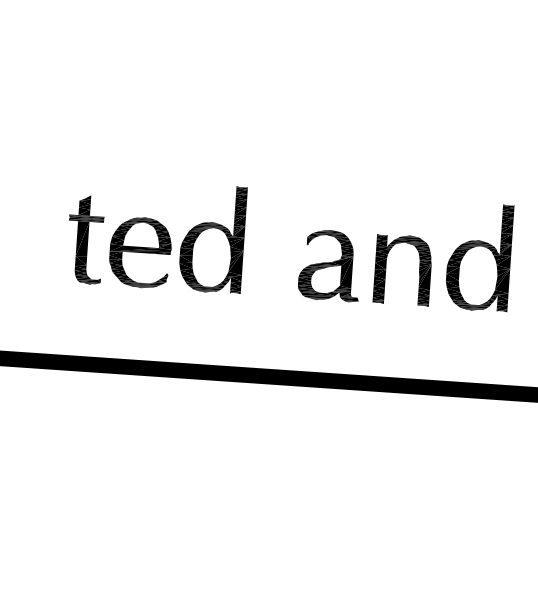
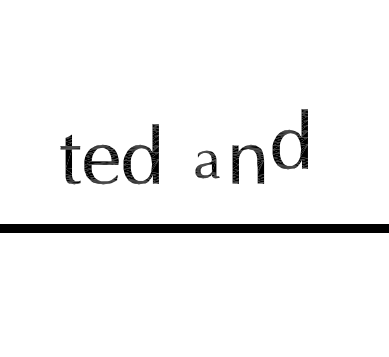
part: (477, 257) -> (289, 139), moved
part: (329, 265) -> (207, 164), size x0.7

